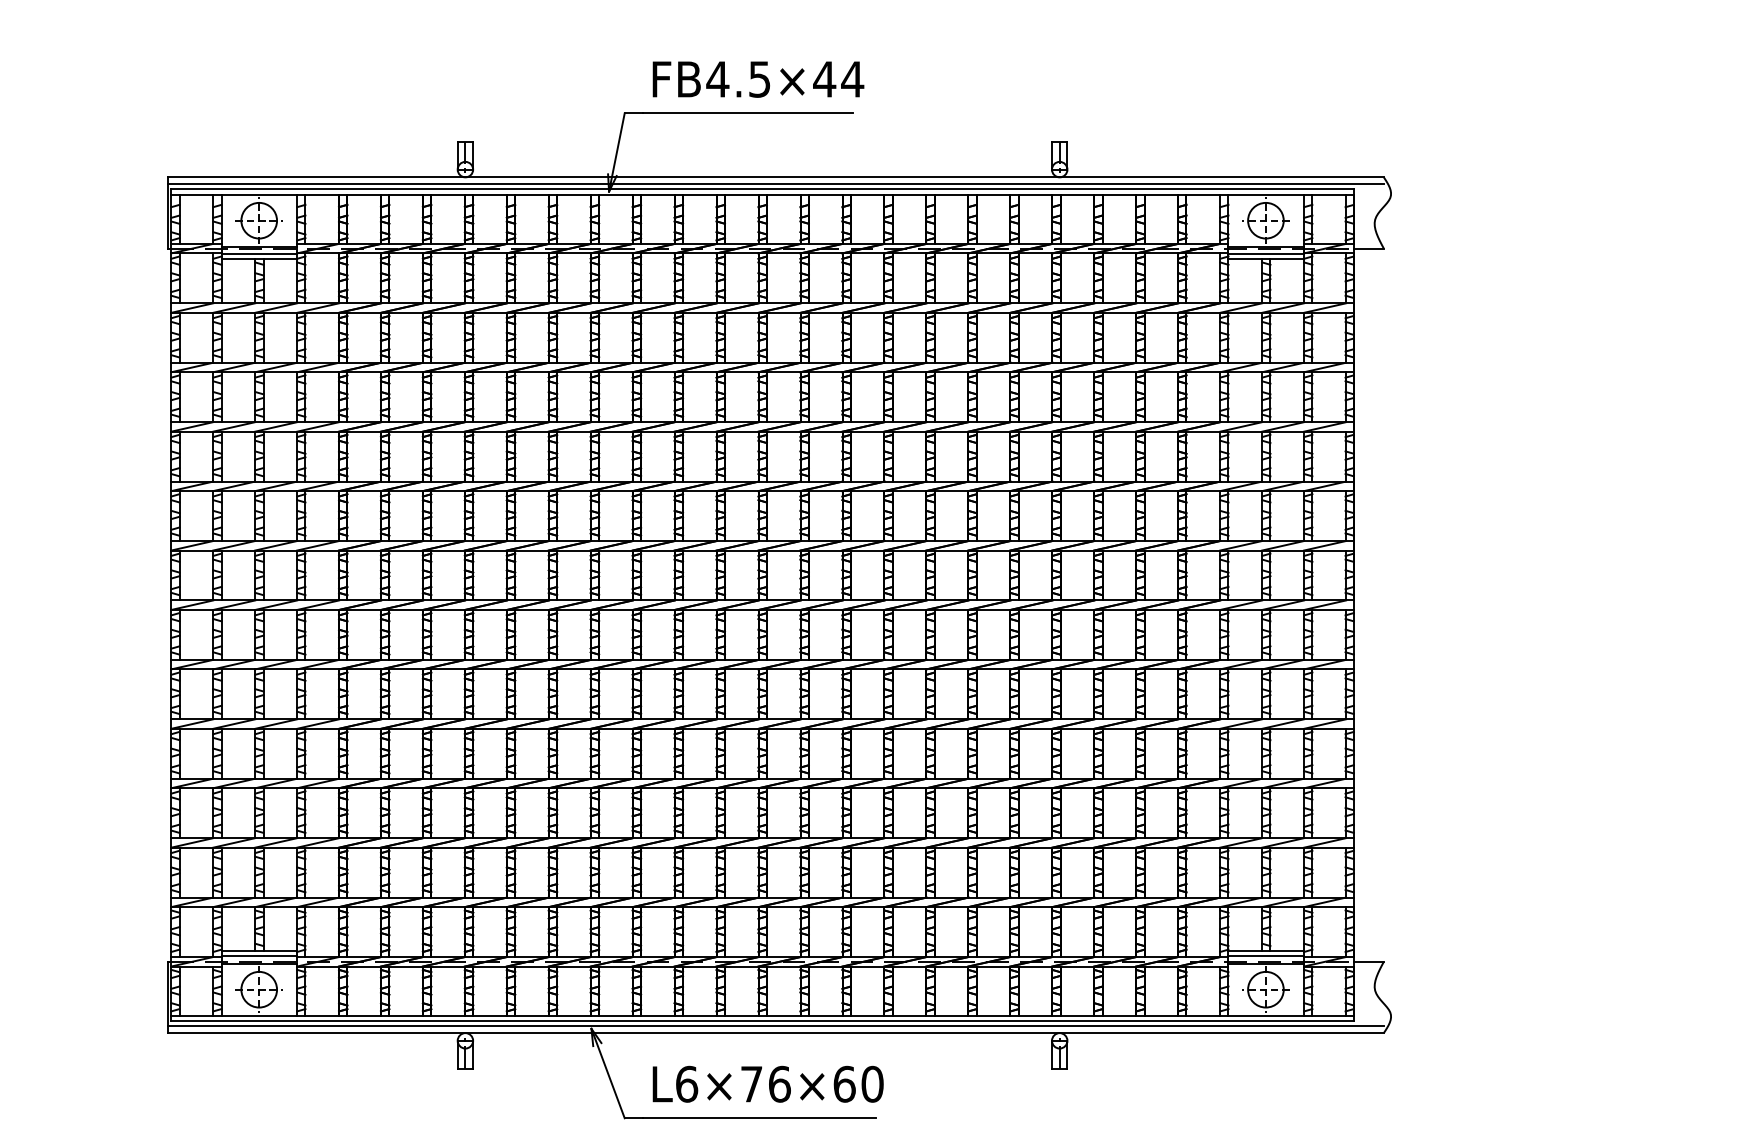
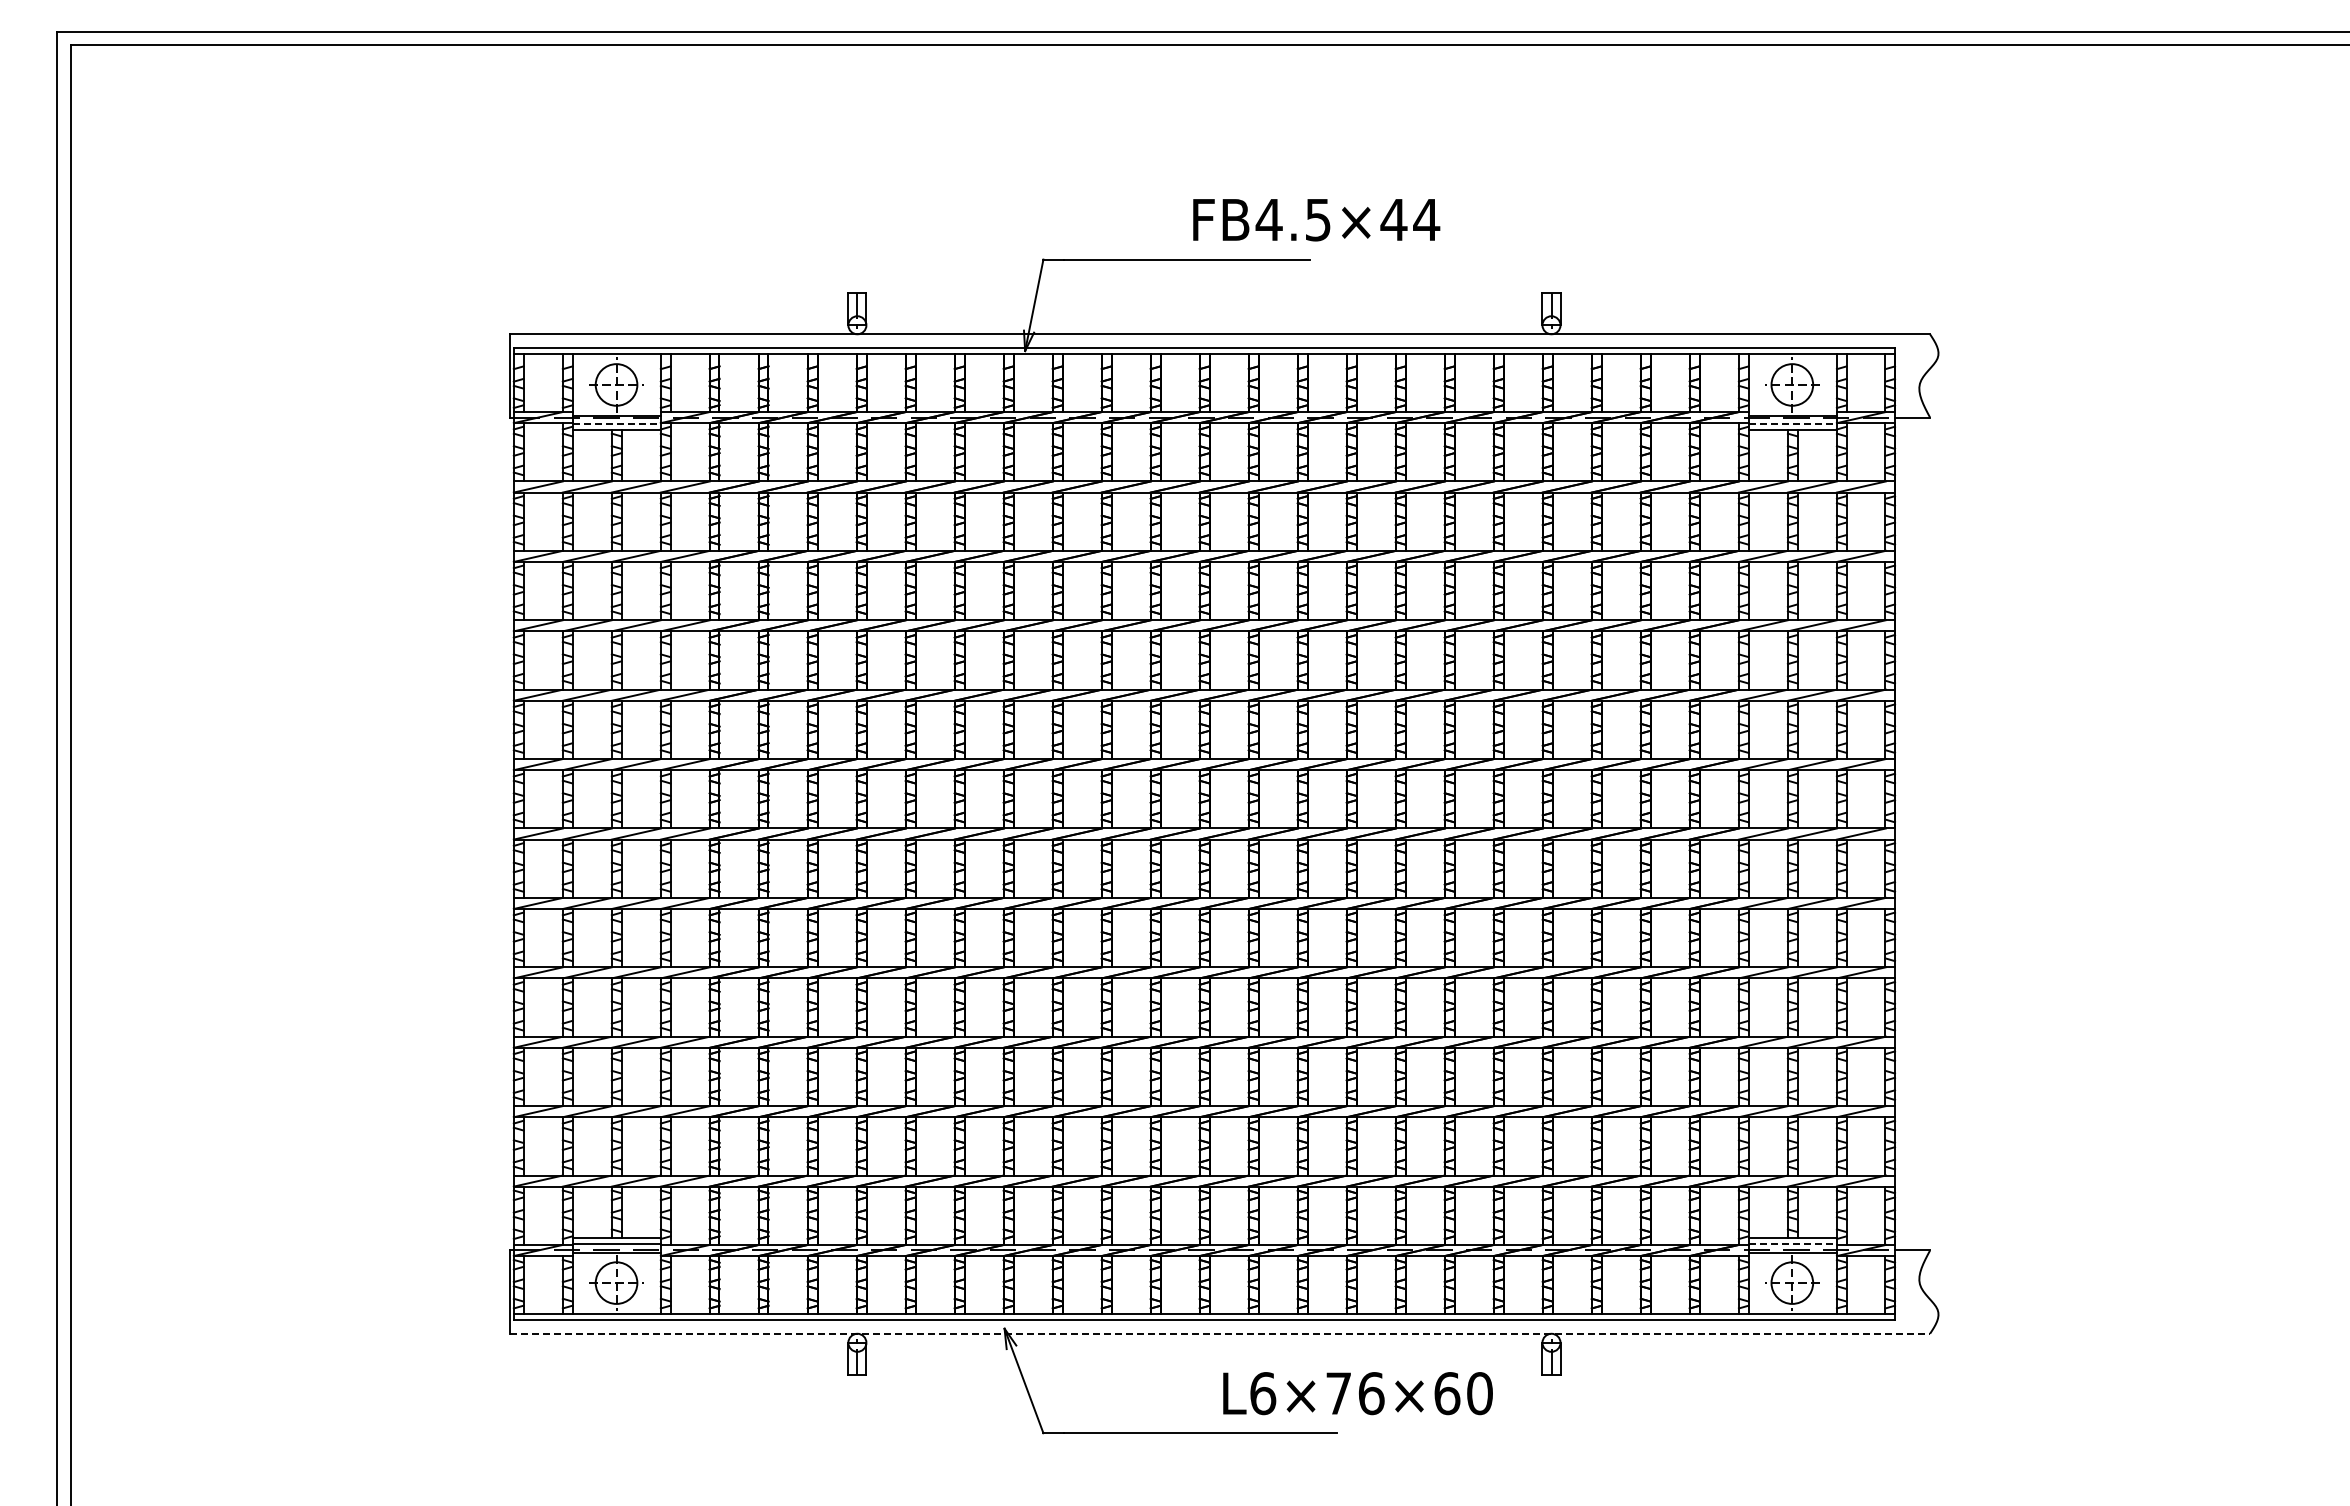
text: (758, 79) -> (1316, 220), moved
line: (776, 184) -> (1220, 342), removed
line: (260, 253) -> (617, 423), solid -> dashed
line: (1266, 253) -> (1793, 423), solid -> dashed
line: (1266, 956) -> (1793, 1244), solid -> dashed
line: (776, 1026) -> (1220, 1325), removed
line: (776, 1032) -> (1220, 1333), solid -> dashed
text: (767, 1084) -> (1357, 1393), moved

